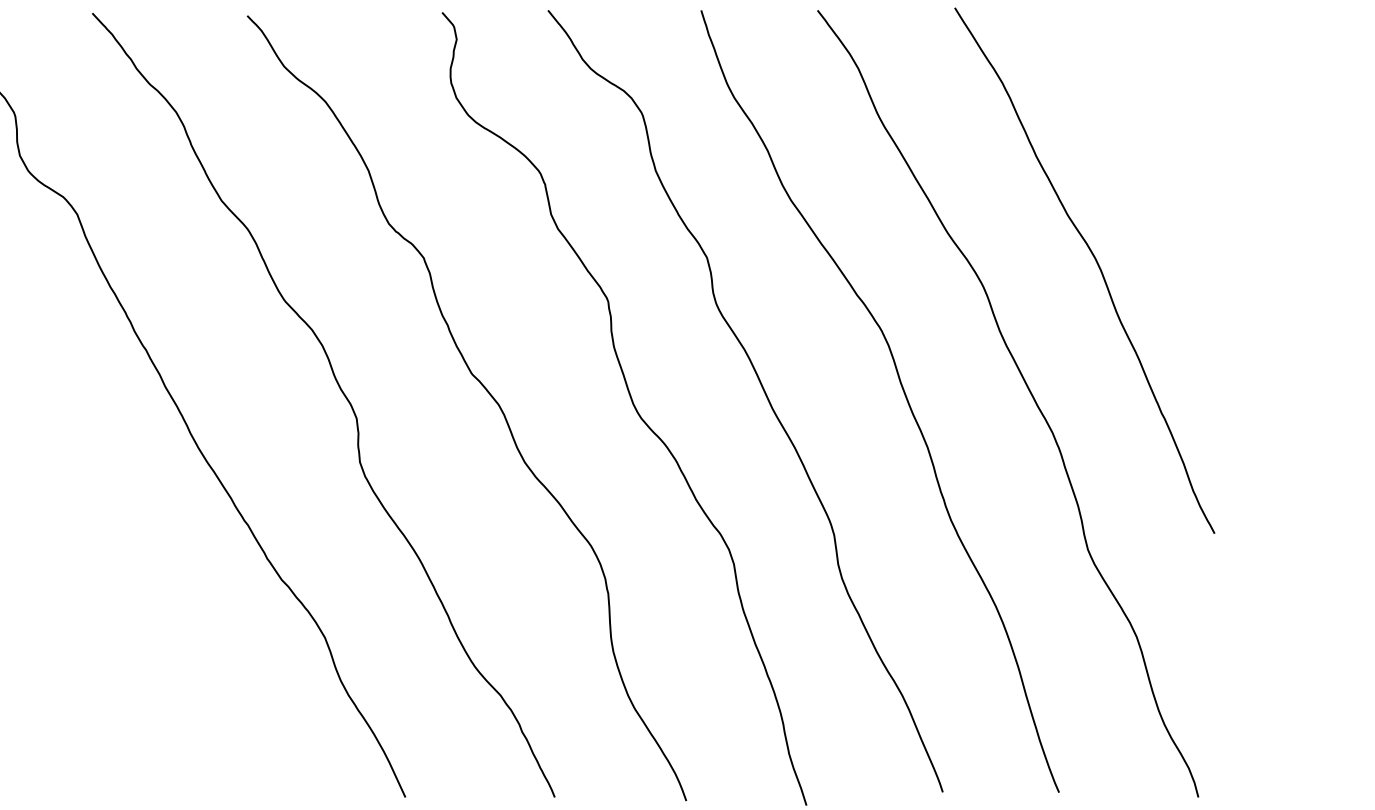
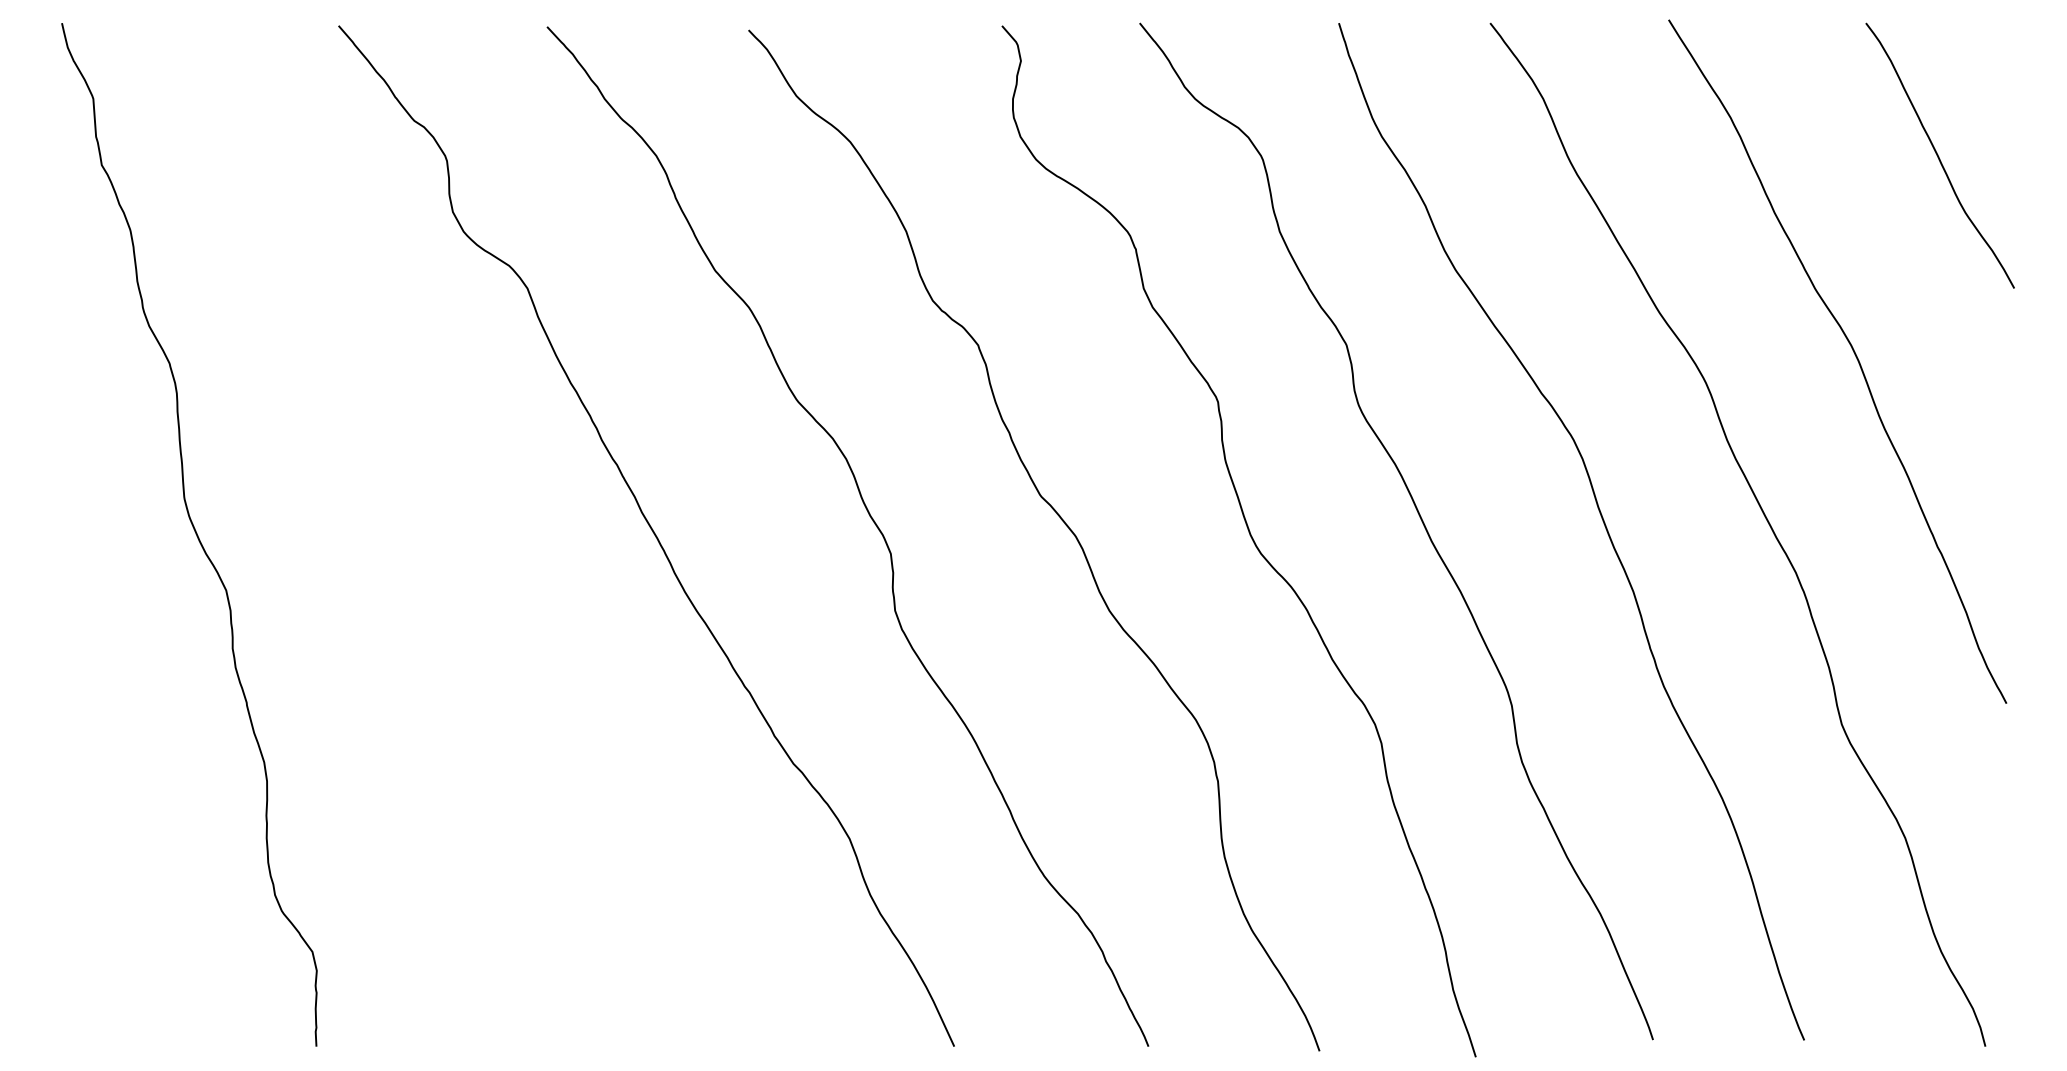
curve: (1162, 112) -> (1938, 155), added

